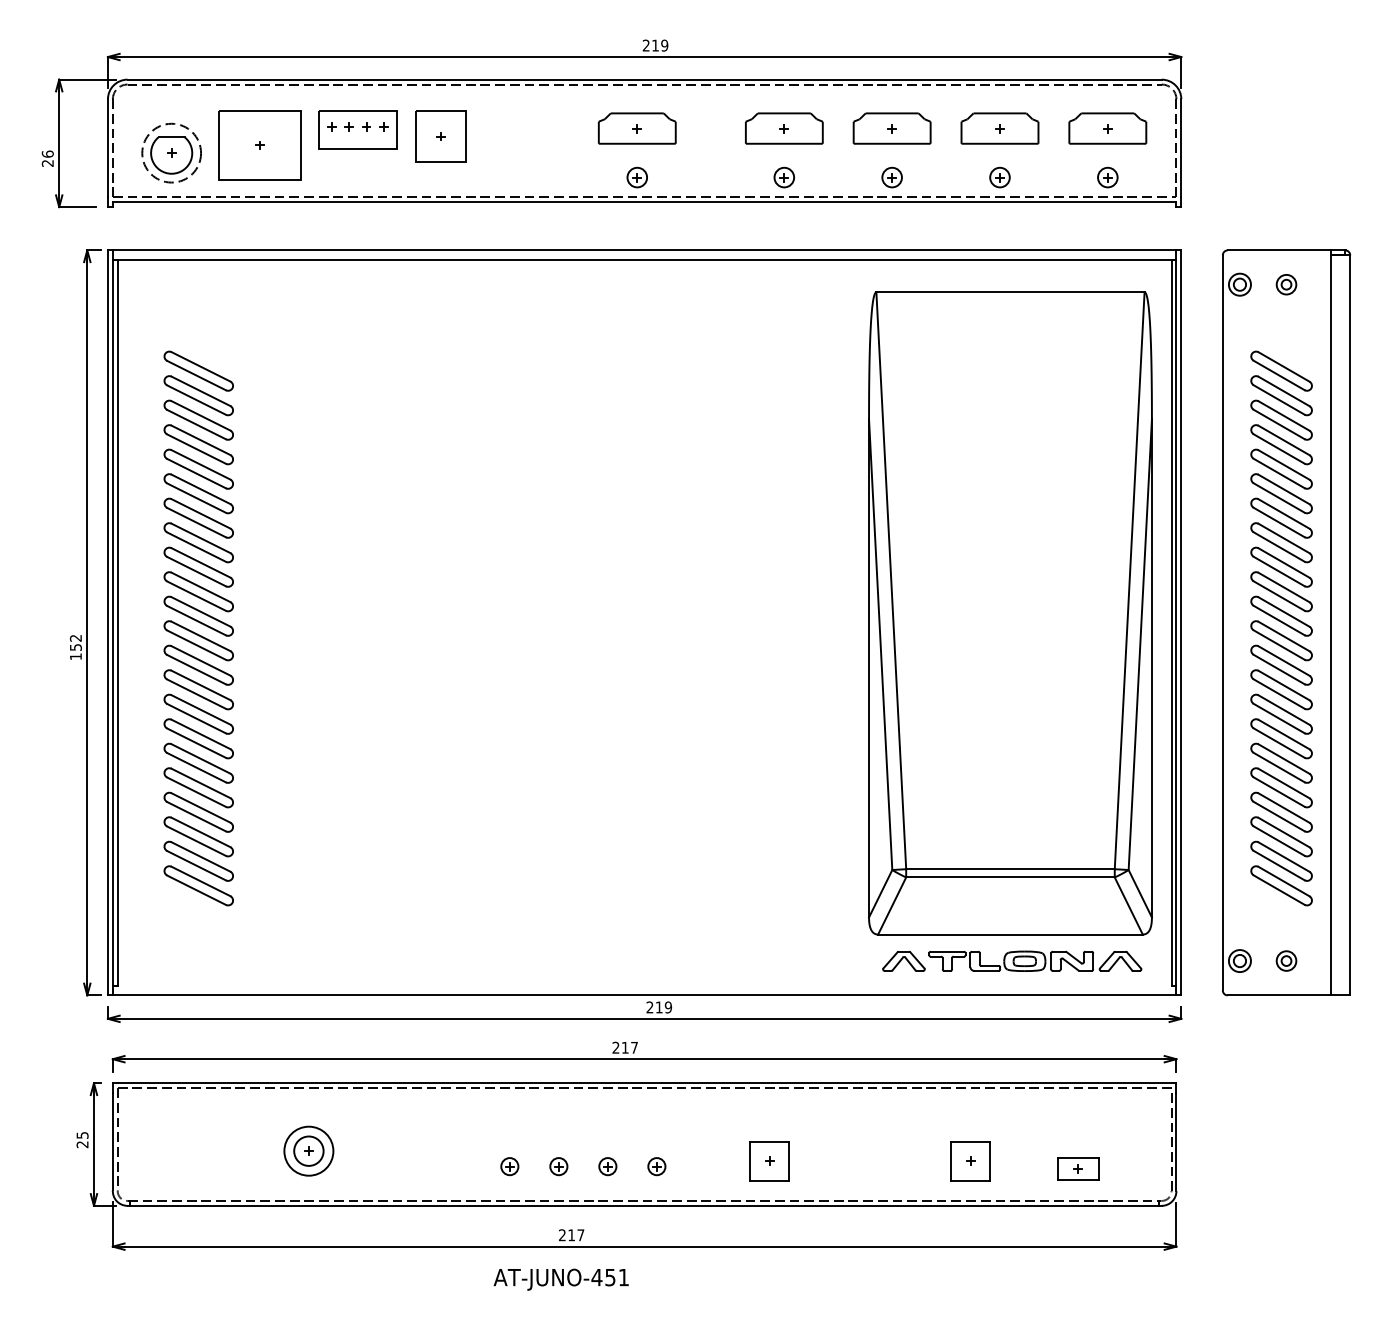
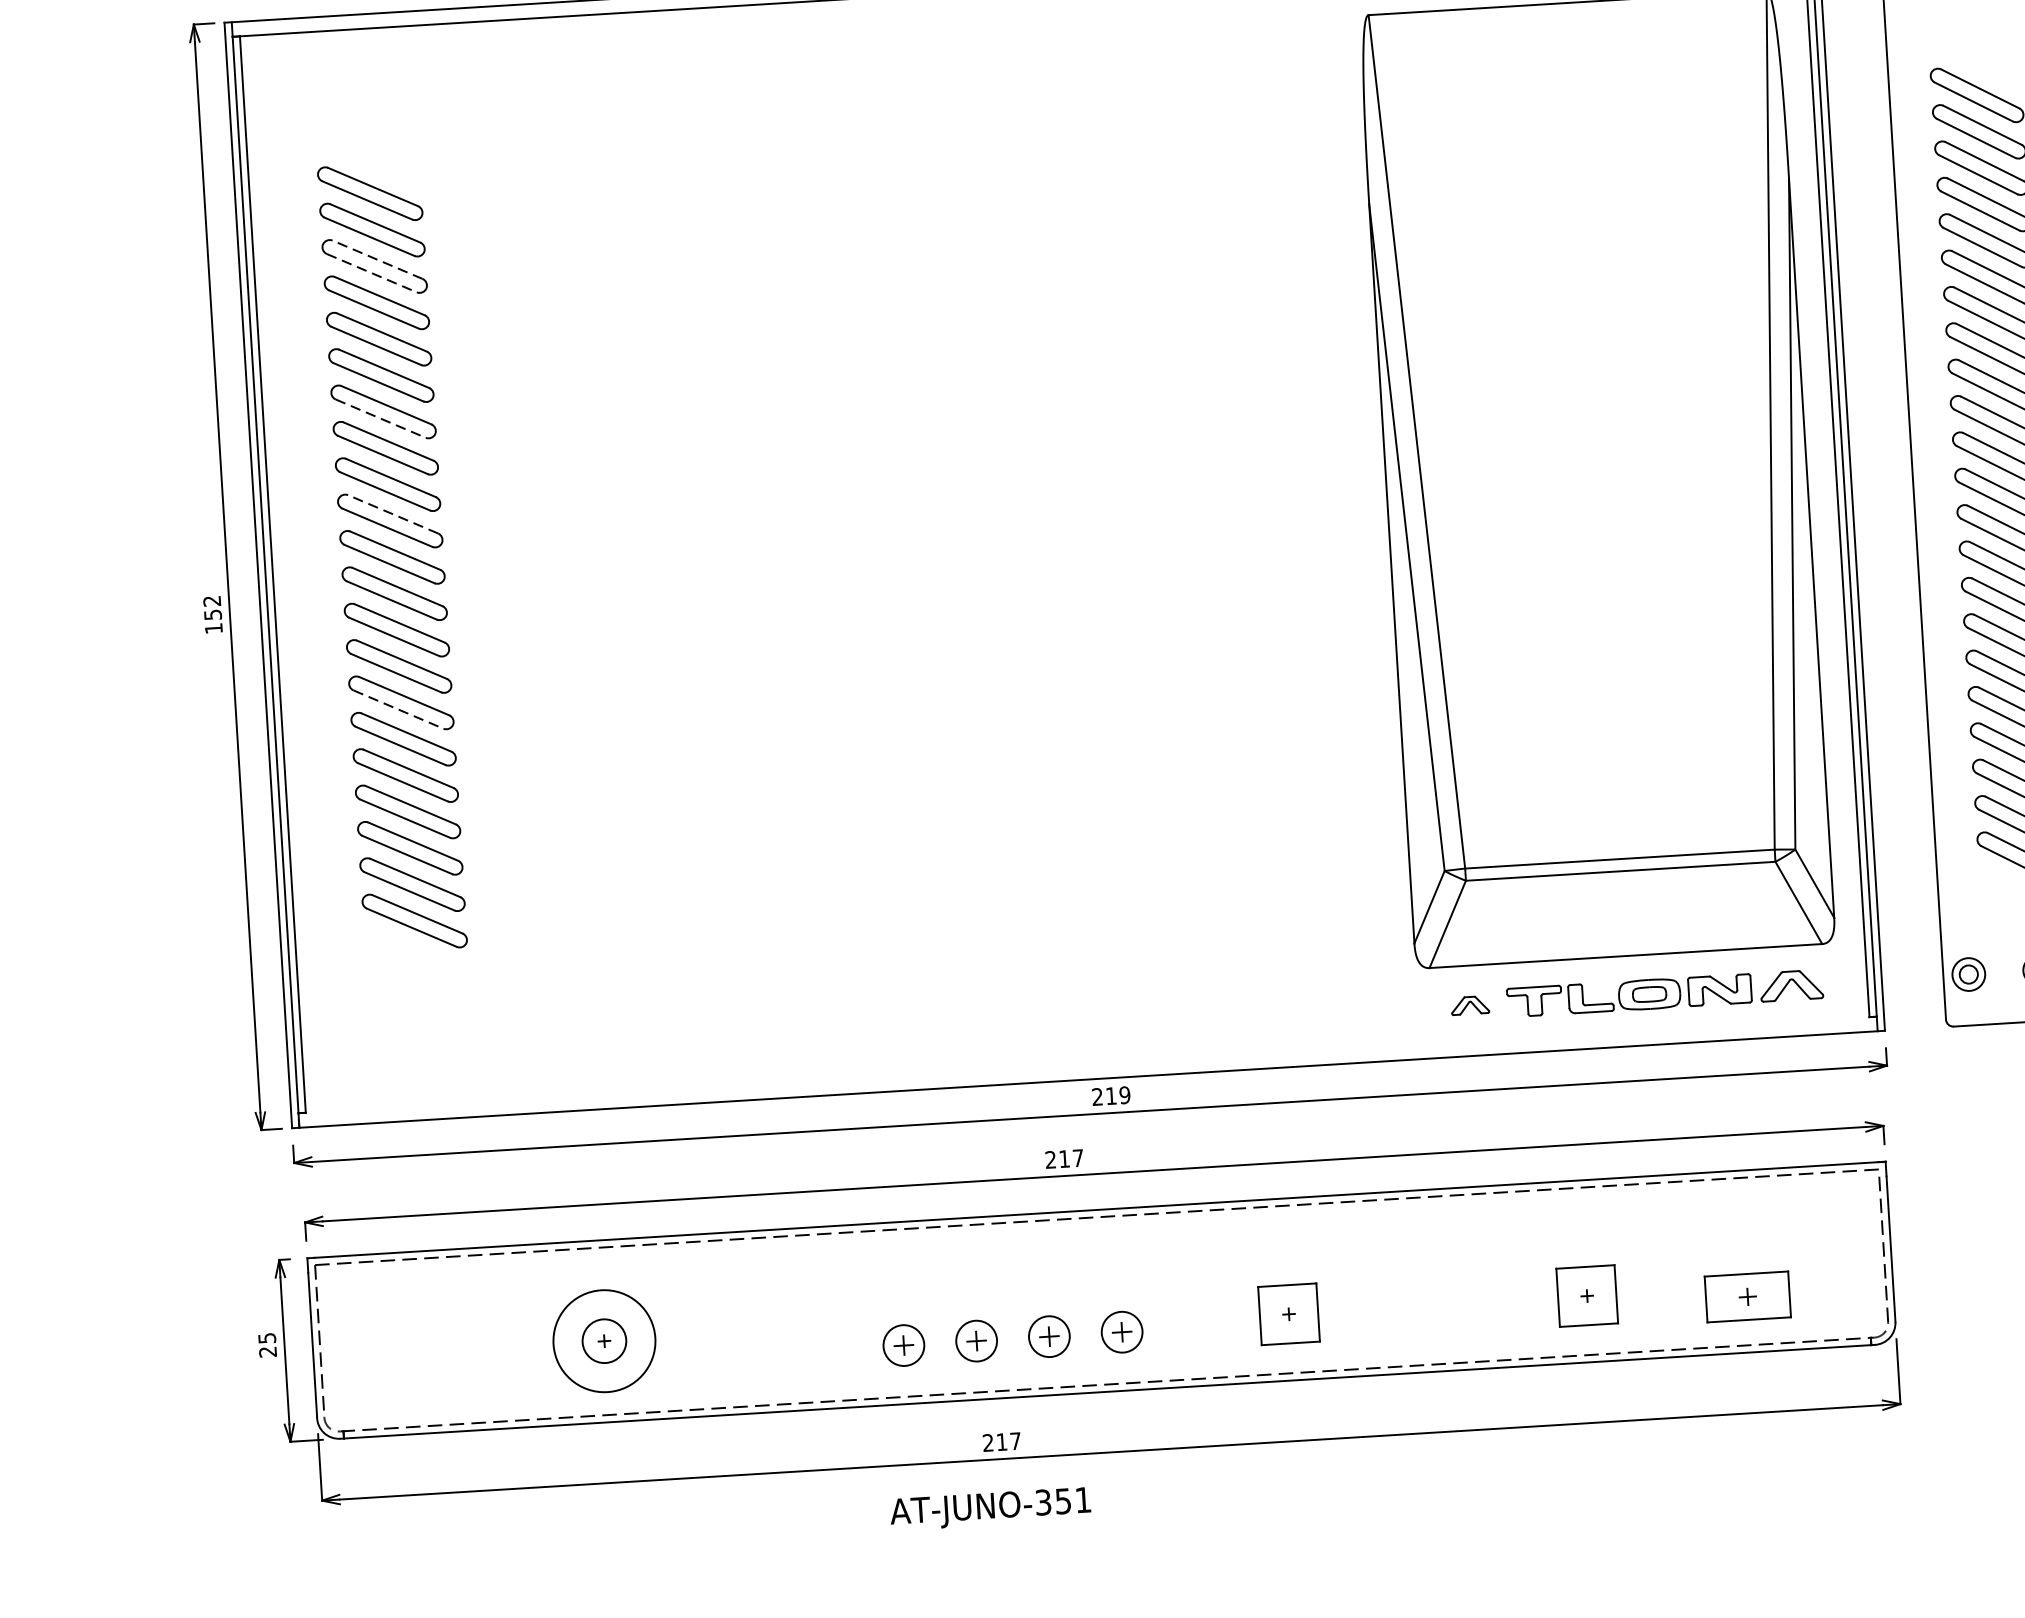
line: (200, 415) -> (376, 259), solid -> dashed
line: (196, 424) -> (371, 273), solid -> dashed
line: (196, 522) -> (380, 418), solid -> dashed
line: (200, 587) -> (392, 514), solid -> dashed
line: (196, 718) -> (398, 709), solid -> dashed
part: (198, 885) -> (416, 956), removed
part: (903, 961) -> (1469, 1005), size x0.6
circle: (308, 1150) -> (603, 1340), size x1.4
part: (509, 1166) -> (903, 1345), size x1.6
part: (558, 1166) -> (976, 1341), size x1.6
part: (607, 1166) -> (1048, 1336), size x1.6
part: (656, 1166) -> (1121, 1332), size x1.6
part: (1078, 1168) -> (1748, 1297), size x1.4
text: (596, 1277) -> (1042, 1502), AT-JUNO-451 -> AT-JUNO-351

